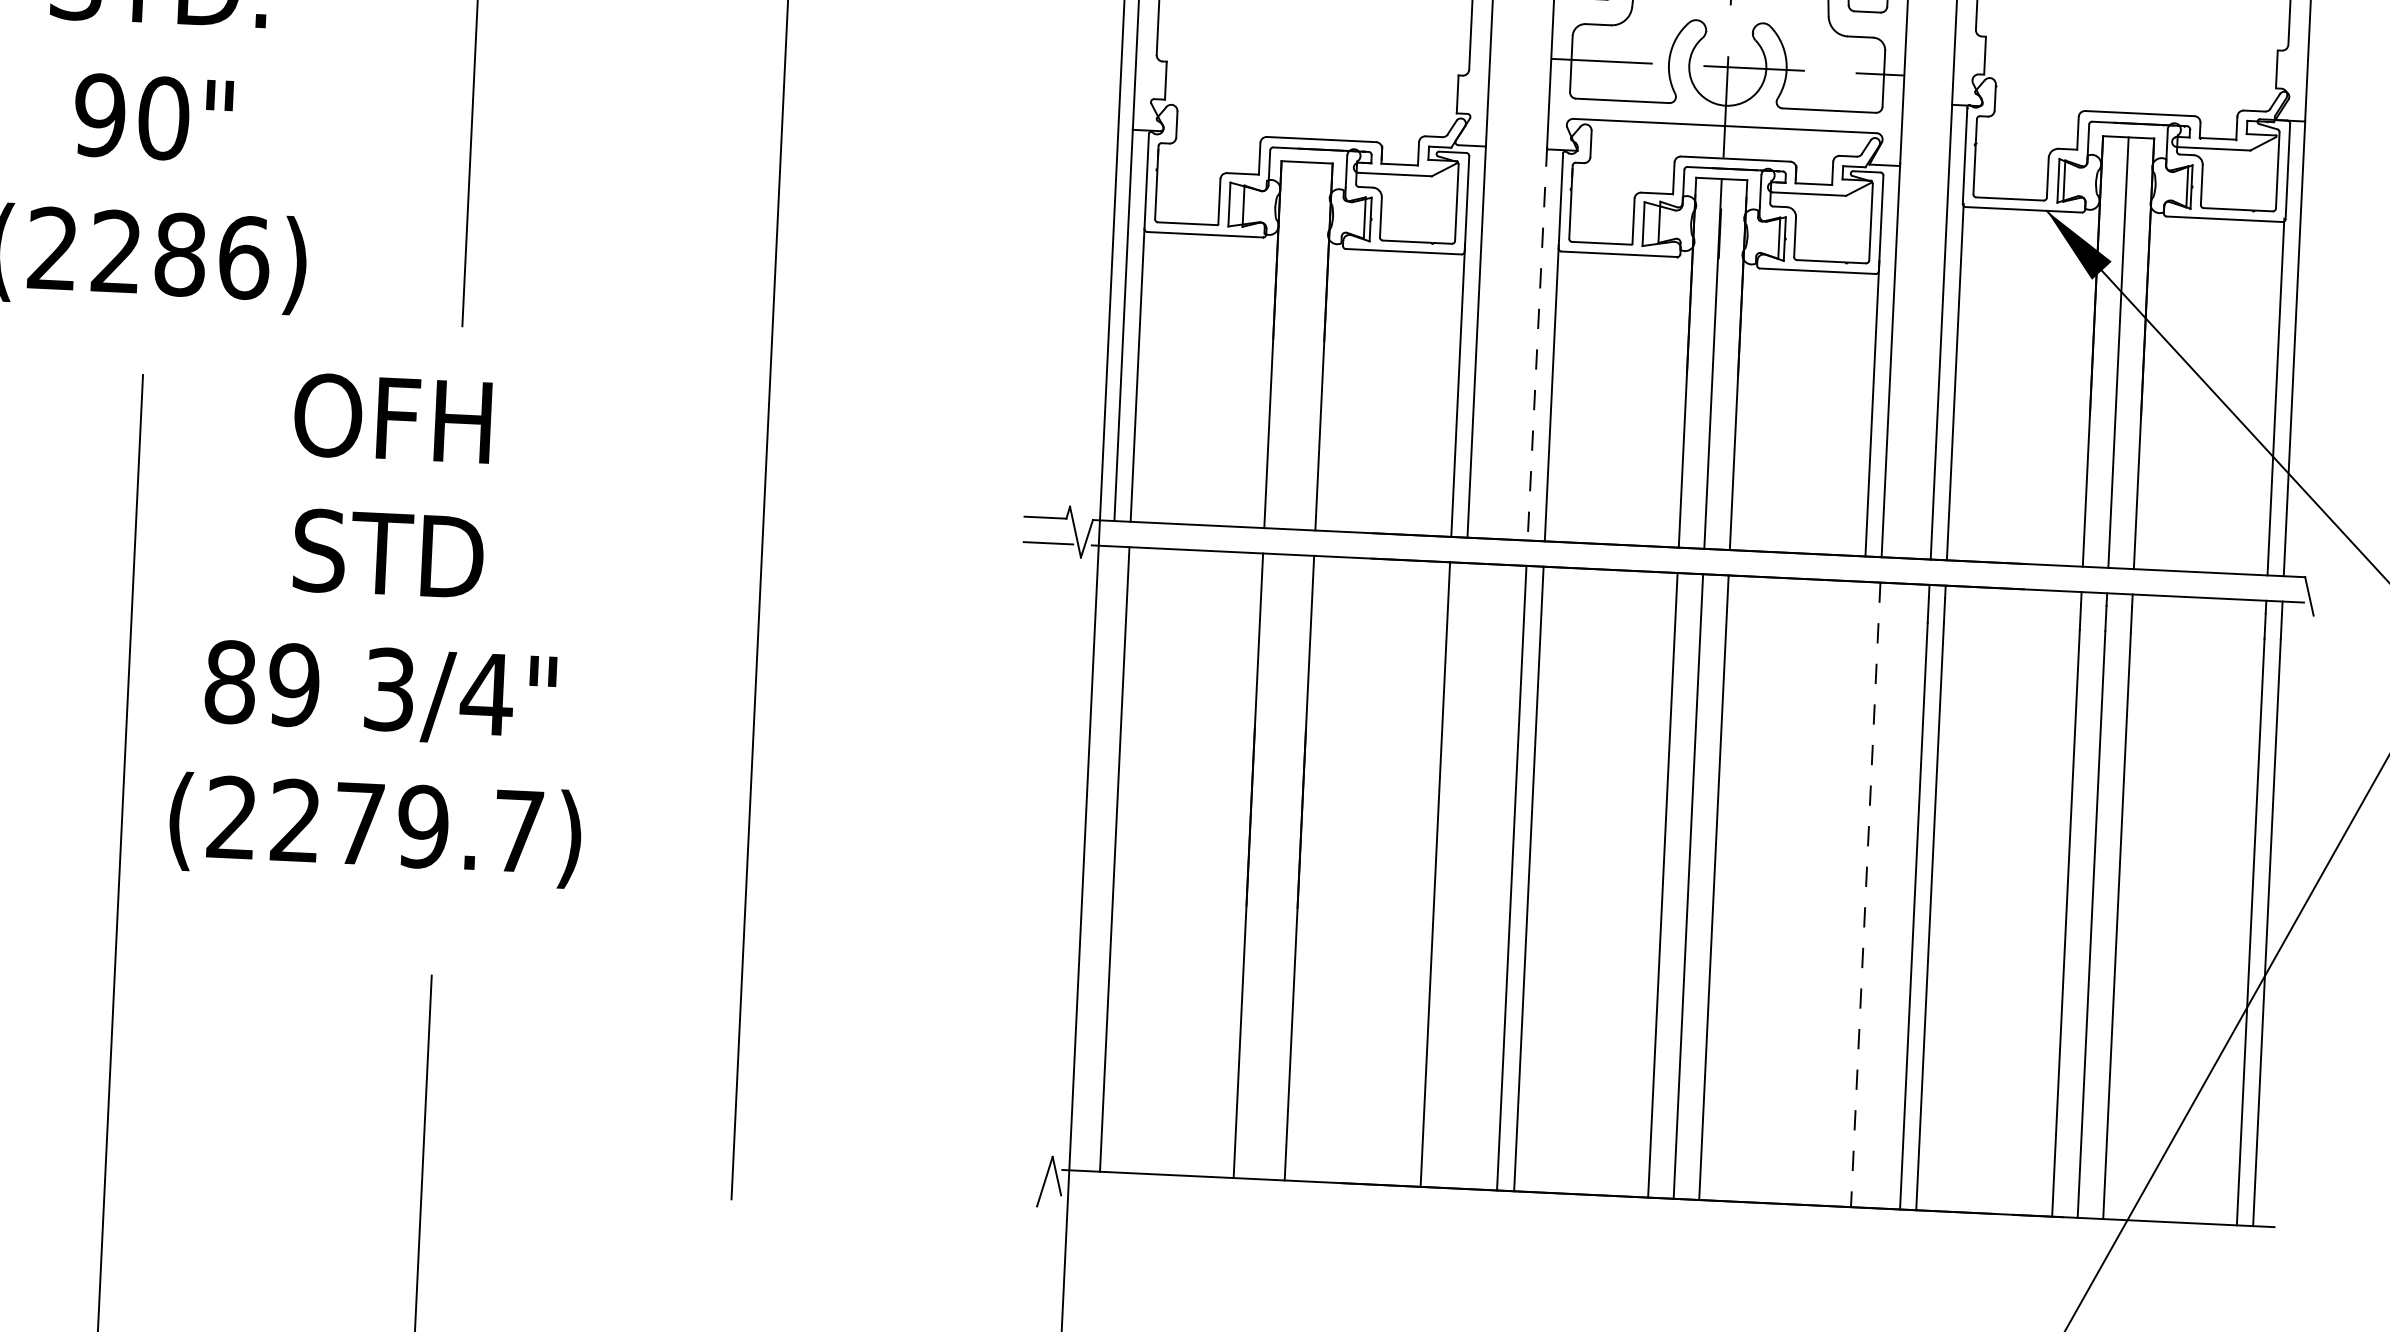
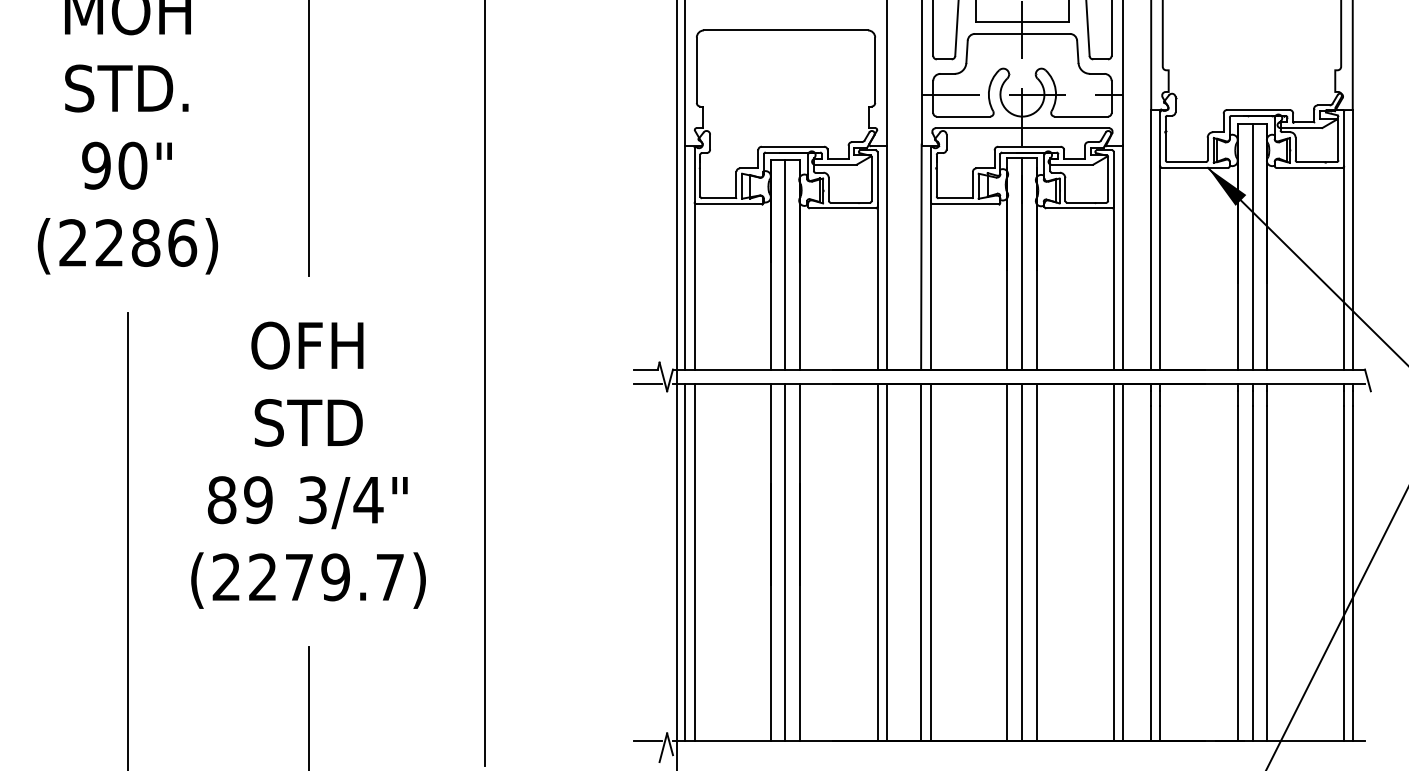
line: (1537, 344) -> (921, 257), dashed -> solid
line: (1298, 345) -> (785, 264), added
text: (384, 626) -> (308, 464), moved
line: (1098, 858) -> (685, 562), added
line: (1274, 867) -> (785, 562), added
line: (1451, 875) -> (886, 562), added
line: (1848, 894) -> (1113, 562), added
line: (1866, 895) -> (1123, 562), dashed -> solid
line: (1019, 1167) -> (648, 740), added

